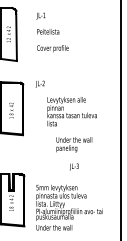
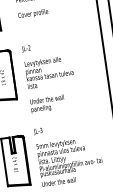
text: (71, 111) -> (48, 72), moved
text: (74, 144) -> (47, 103), moved
text: (73, 166) -> (37, 131), moved

